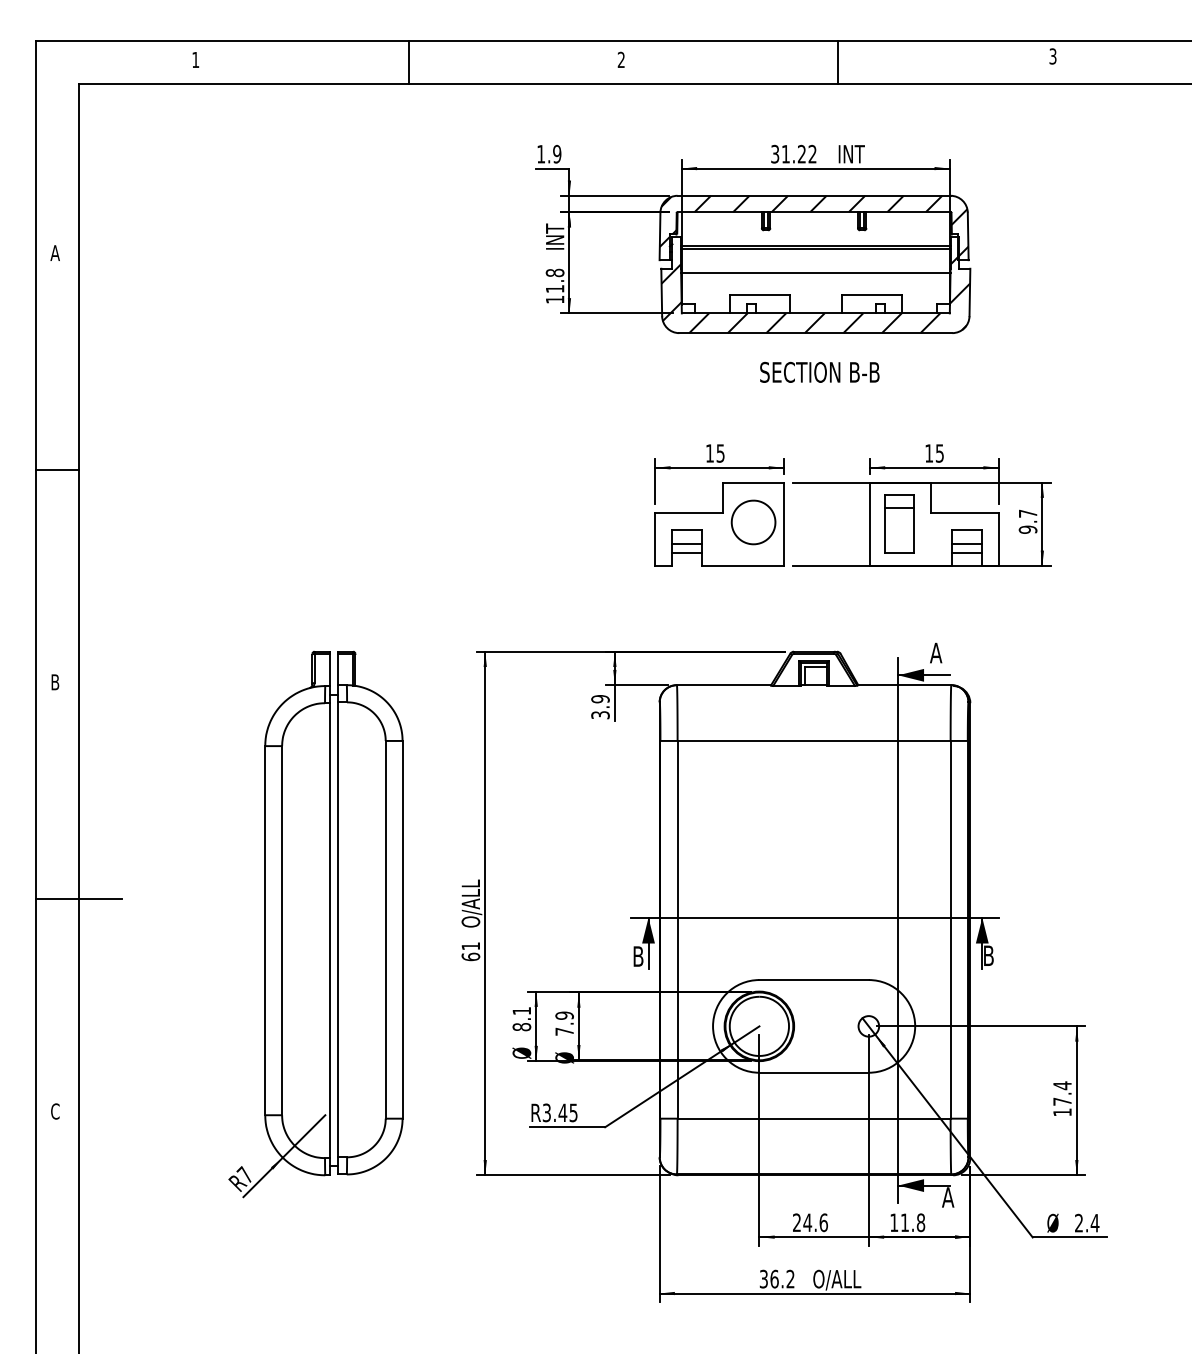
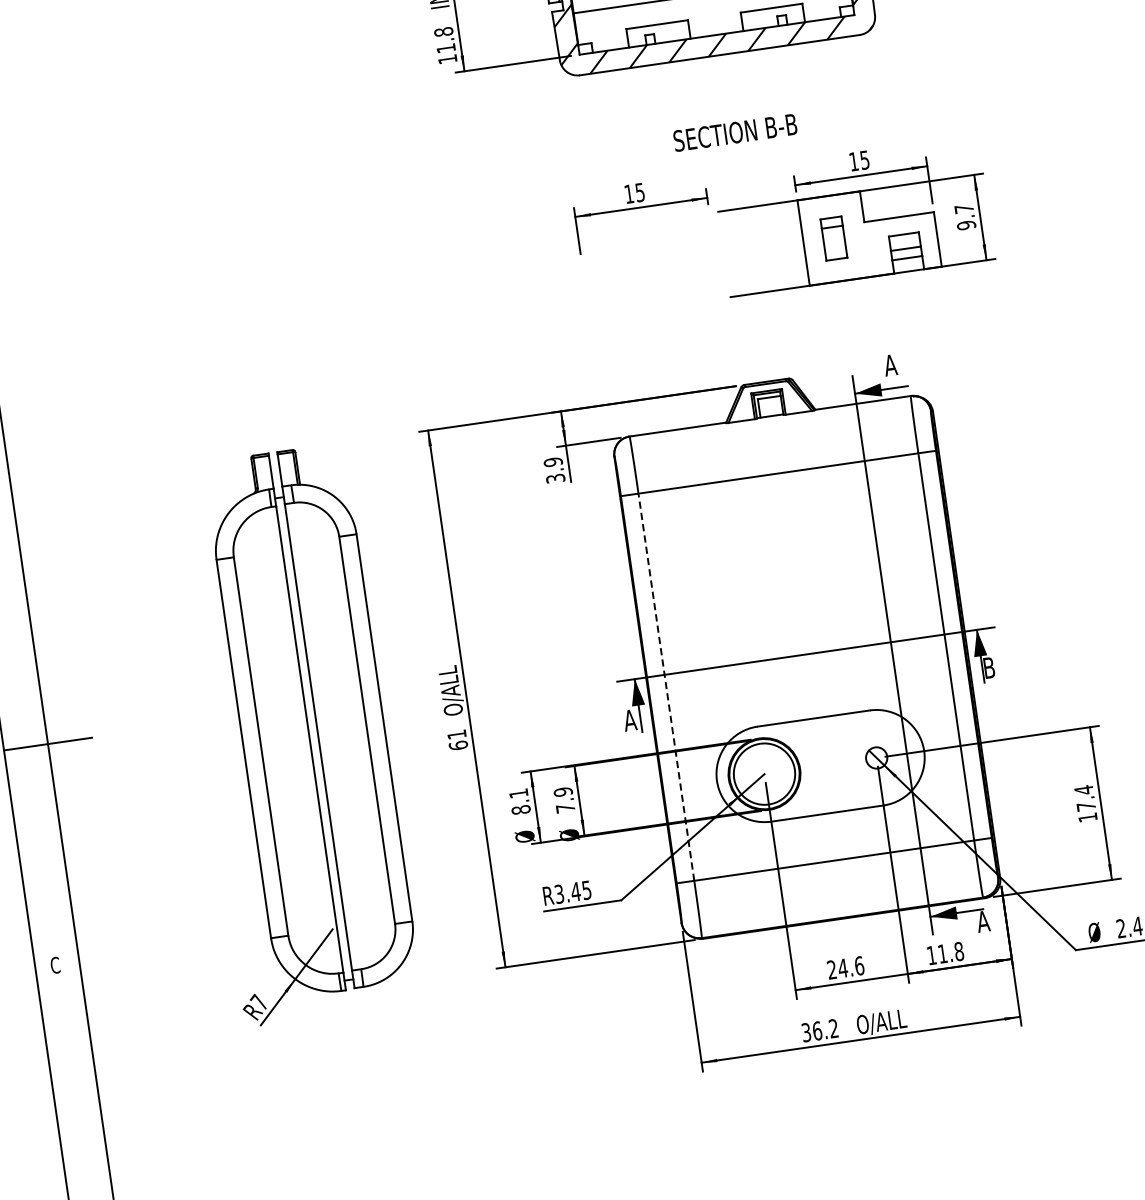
text: (819, 371) -> (734, 131), moved
part: (899, 523) -> (833, 237), size x0.7
part: (719, 524) -> (649, 265), removed
line: (677, 929) -> (666, 686), solid -> dashed
text: (638, 956) -> (630, 720), B -> A

